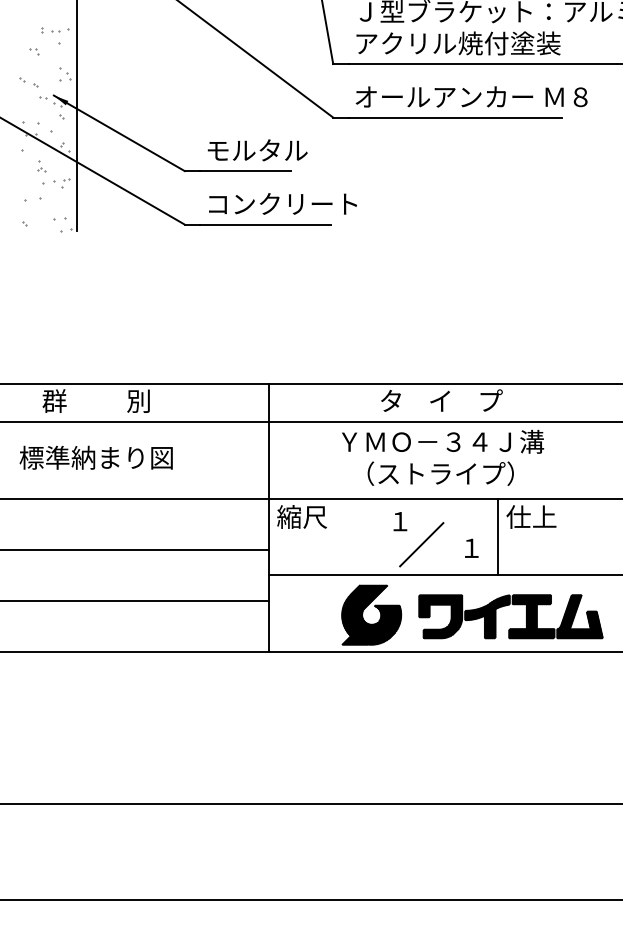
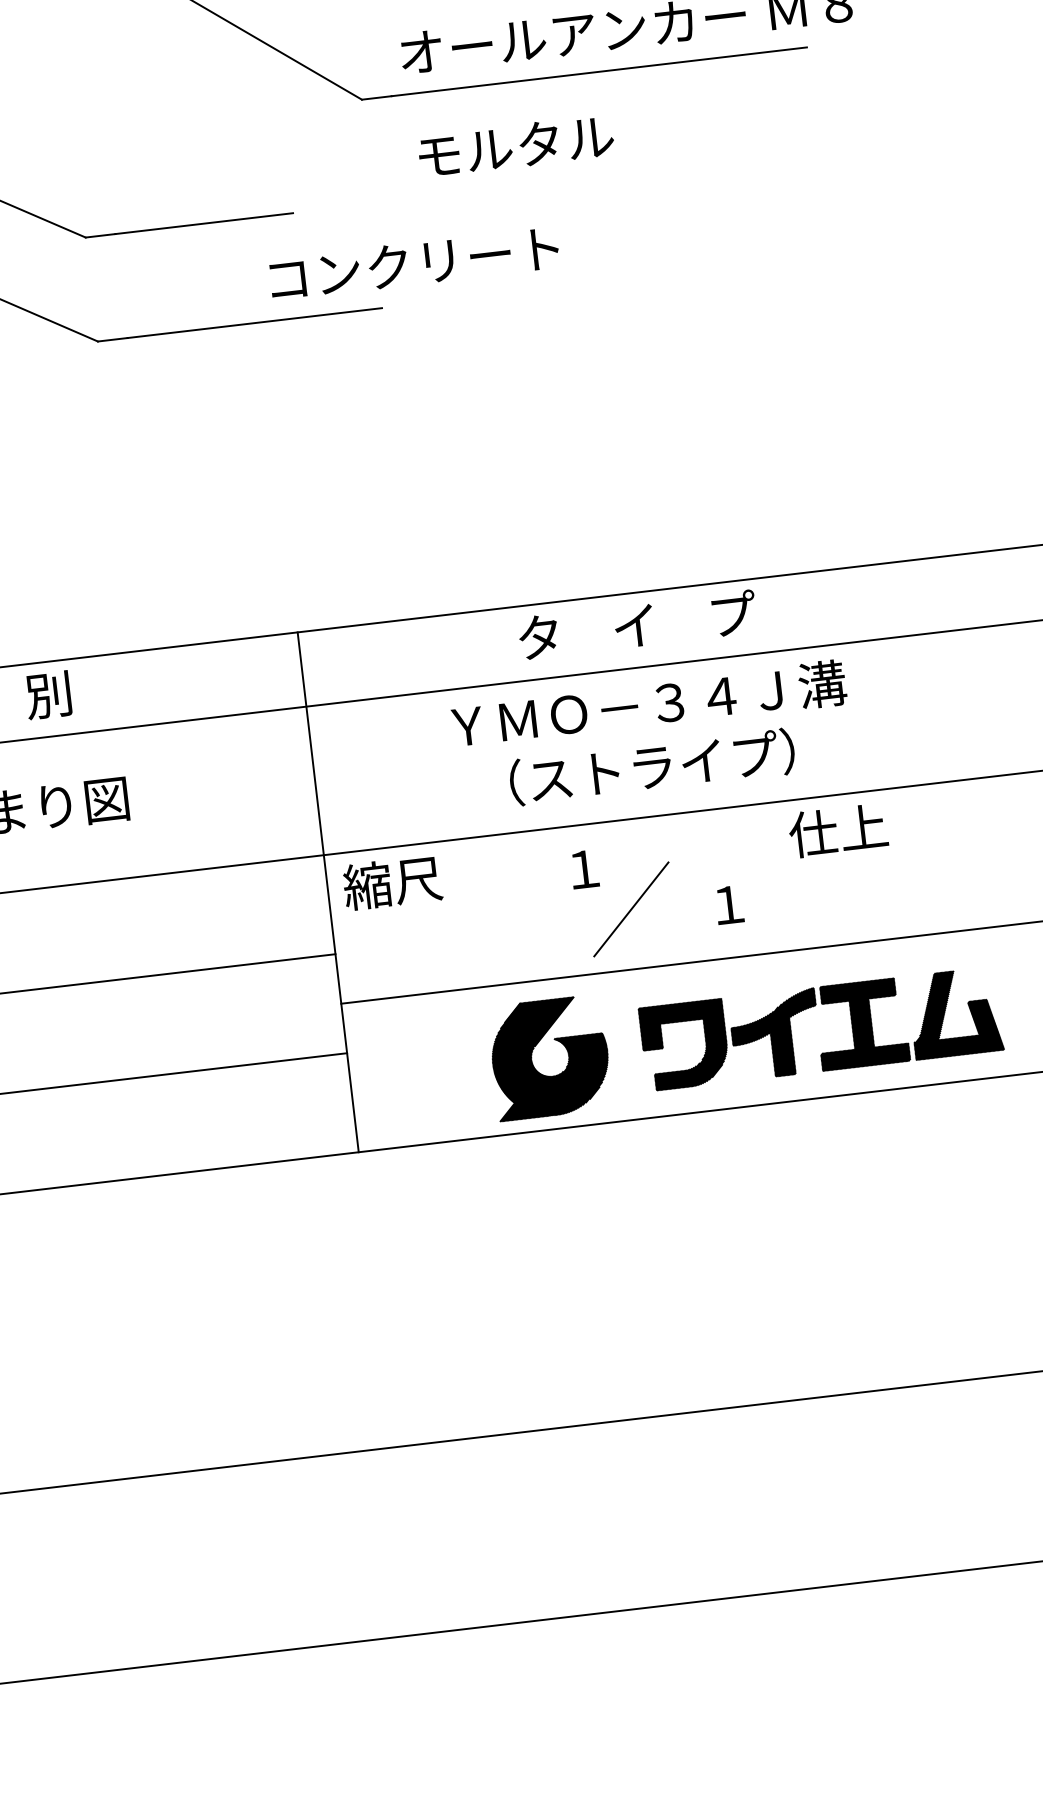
text: (257, 150) -> (515, 146), moved
text: (282, 203) -> (413, 262), moved
line: (498, 536) -> (778, 875), removed

